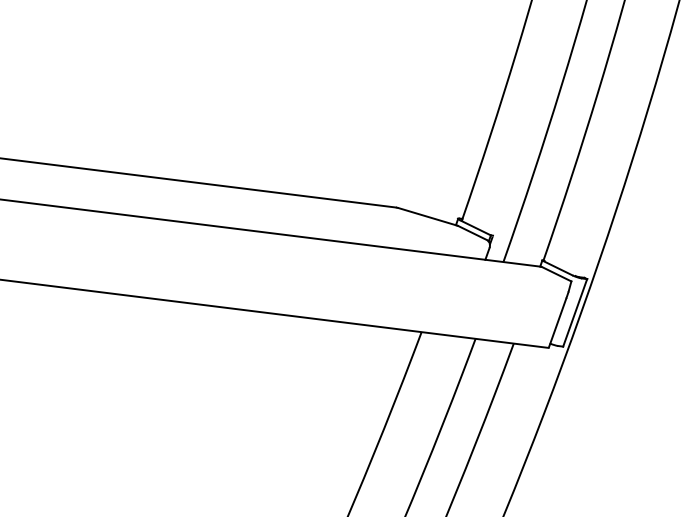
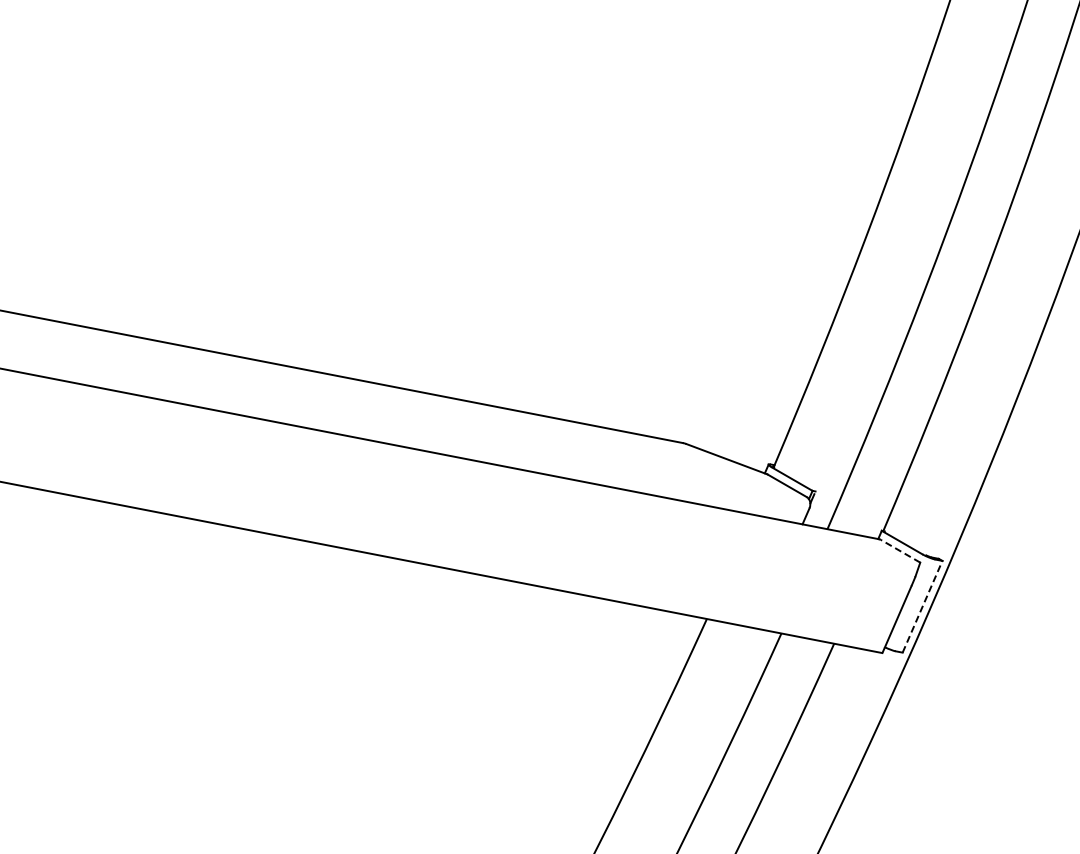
line: (556, 274) -> (900, 551), solid -> dashed
line: (575, 312) -> (922, 606), solid -> dashed

